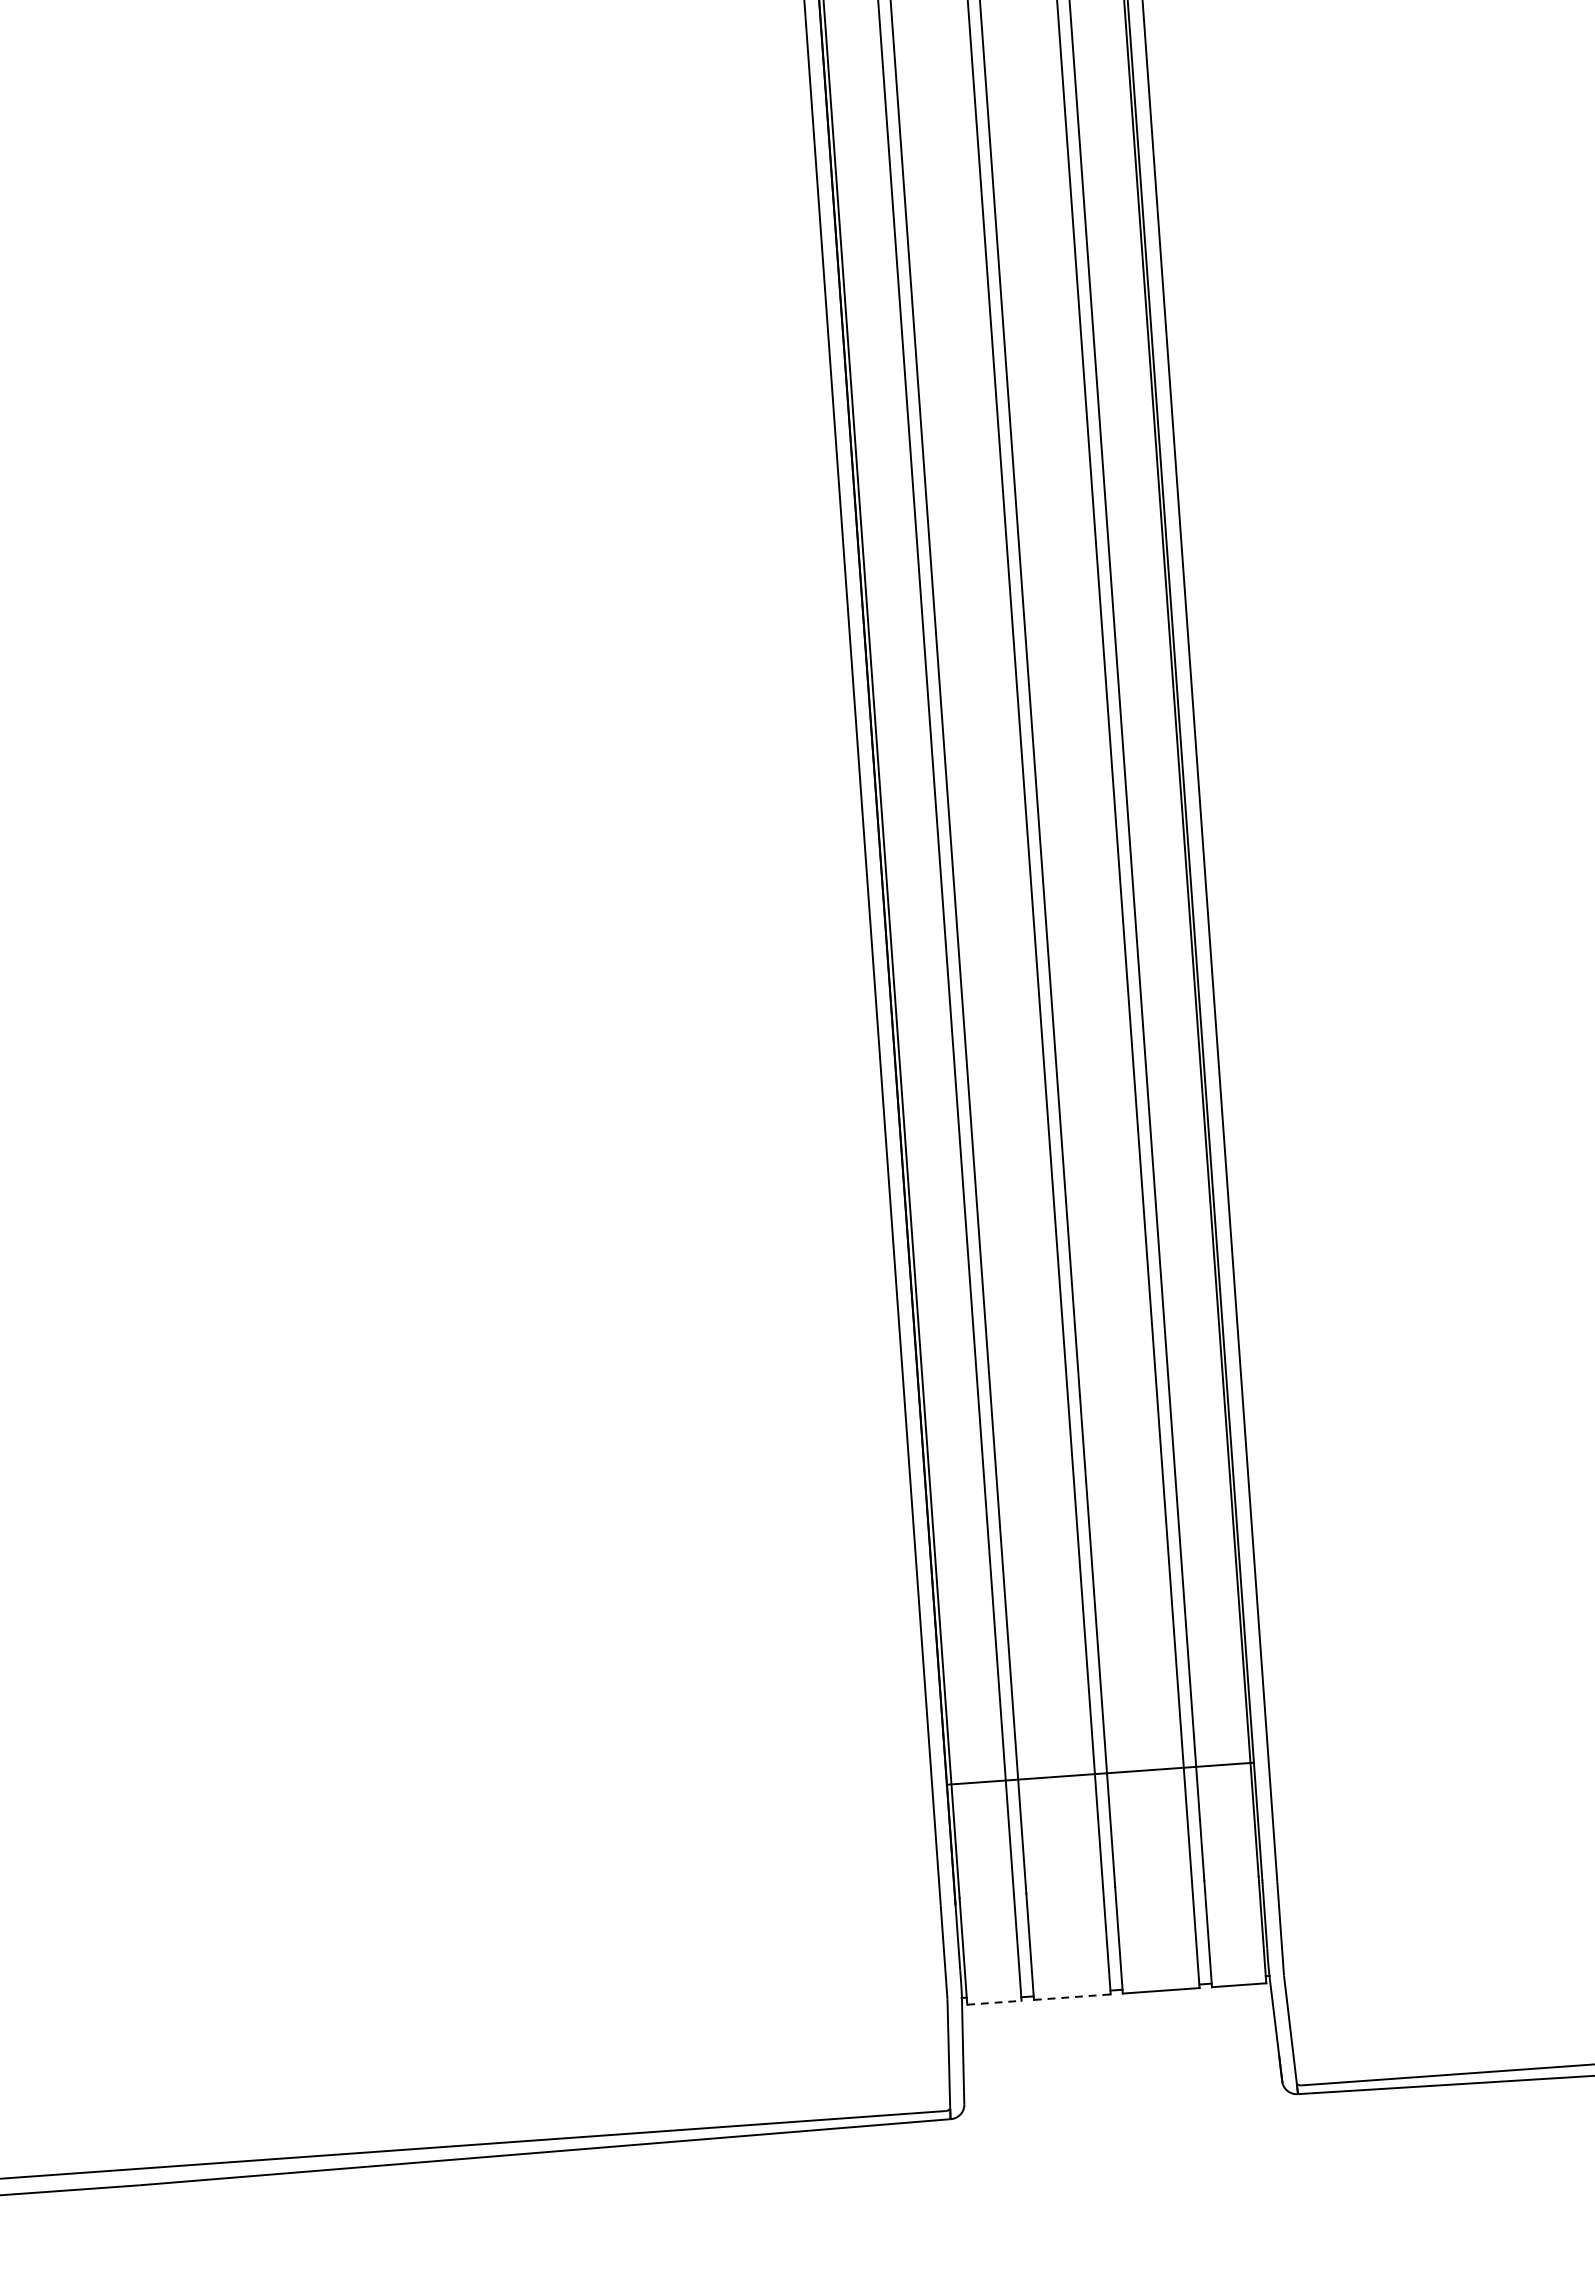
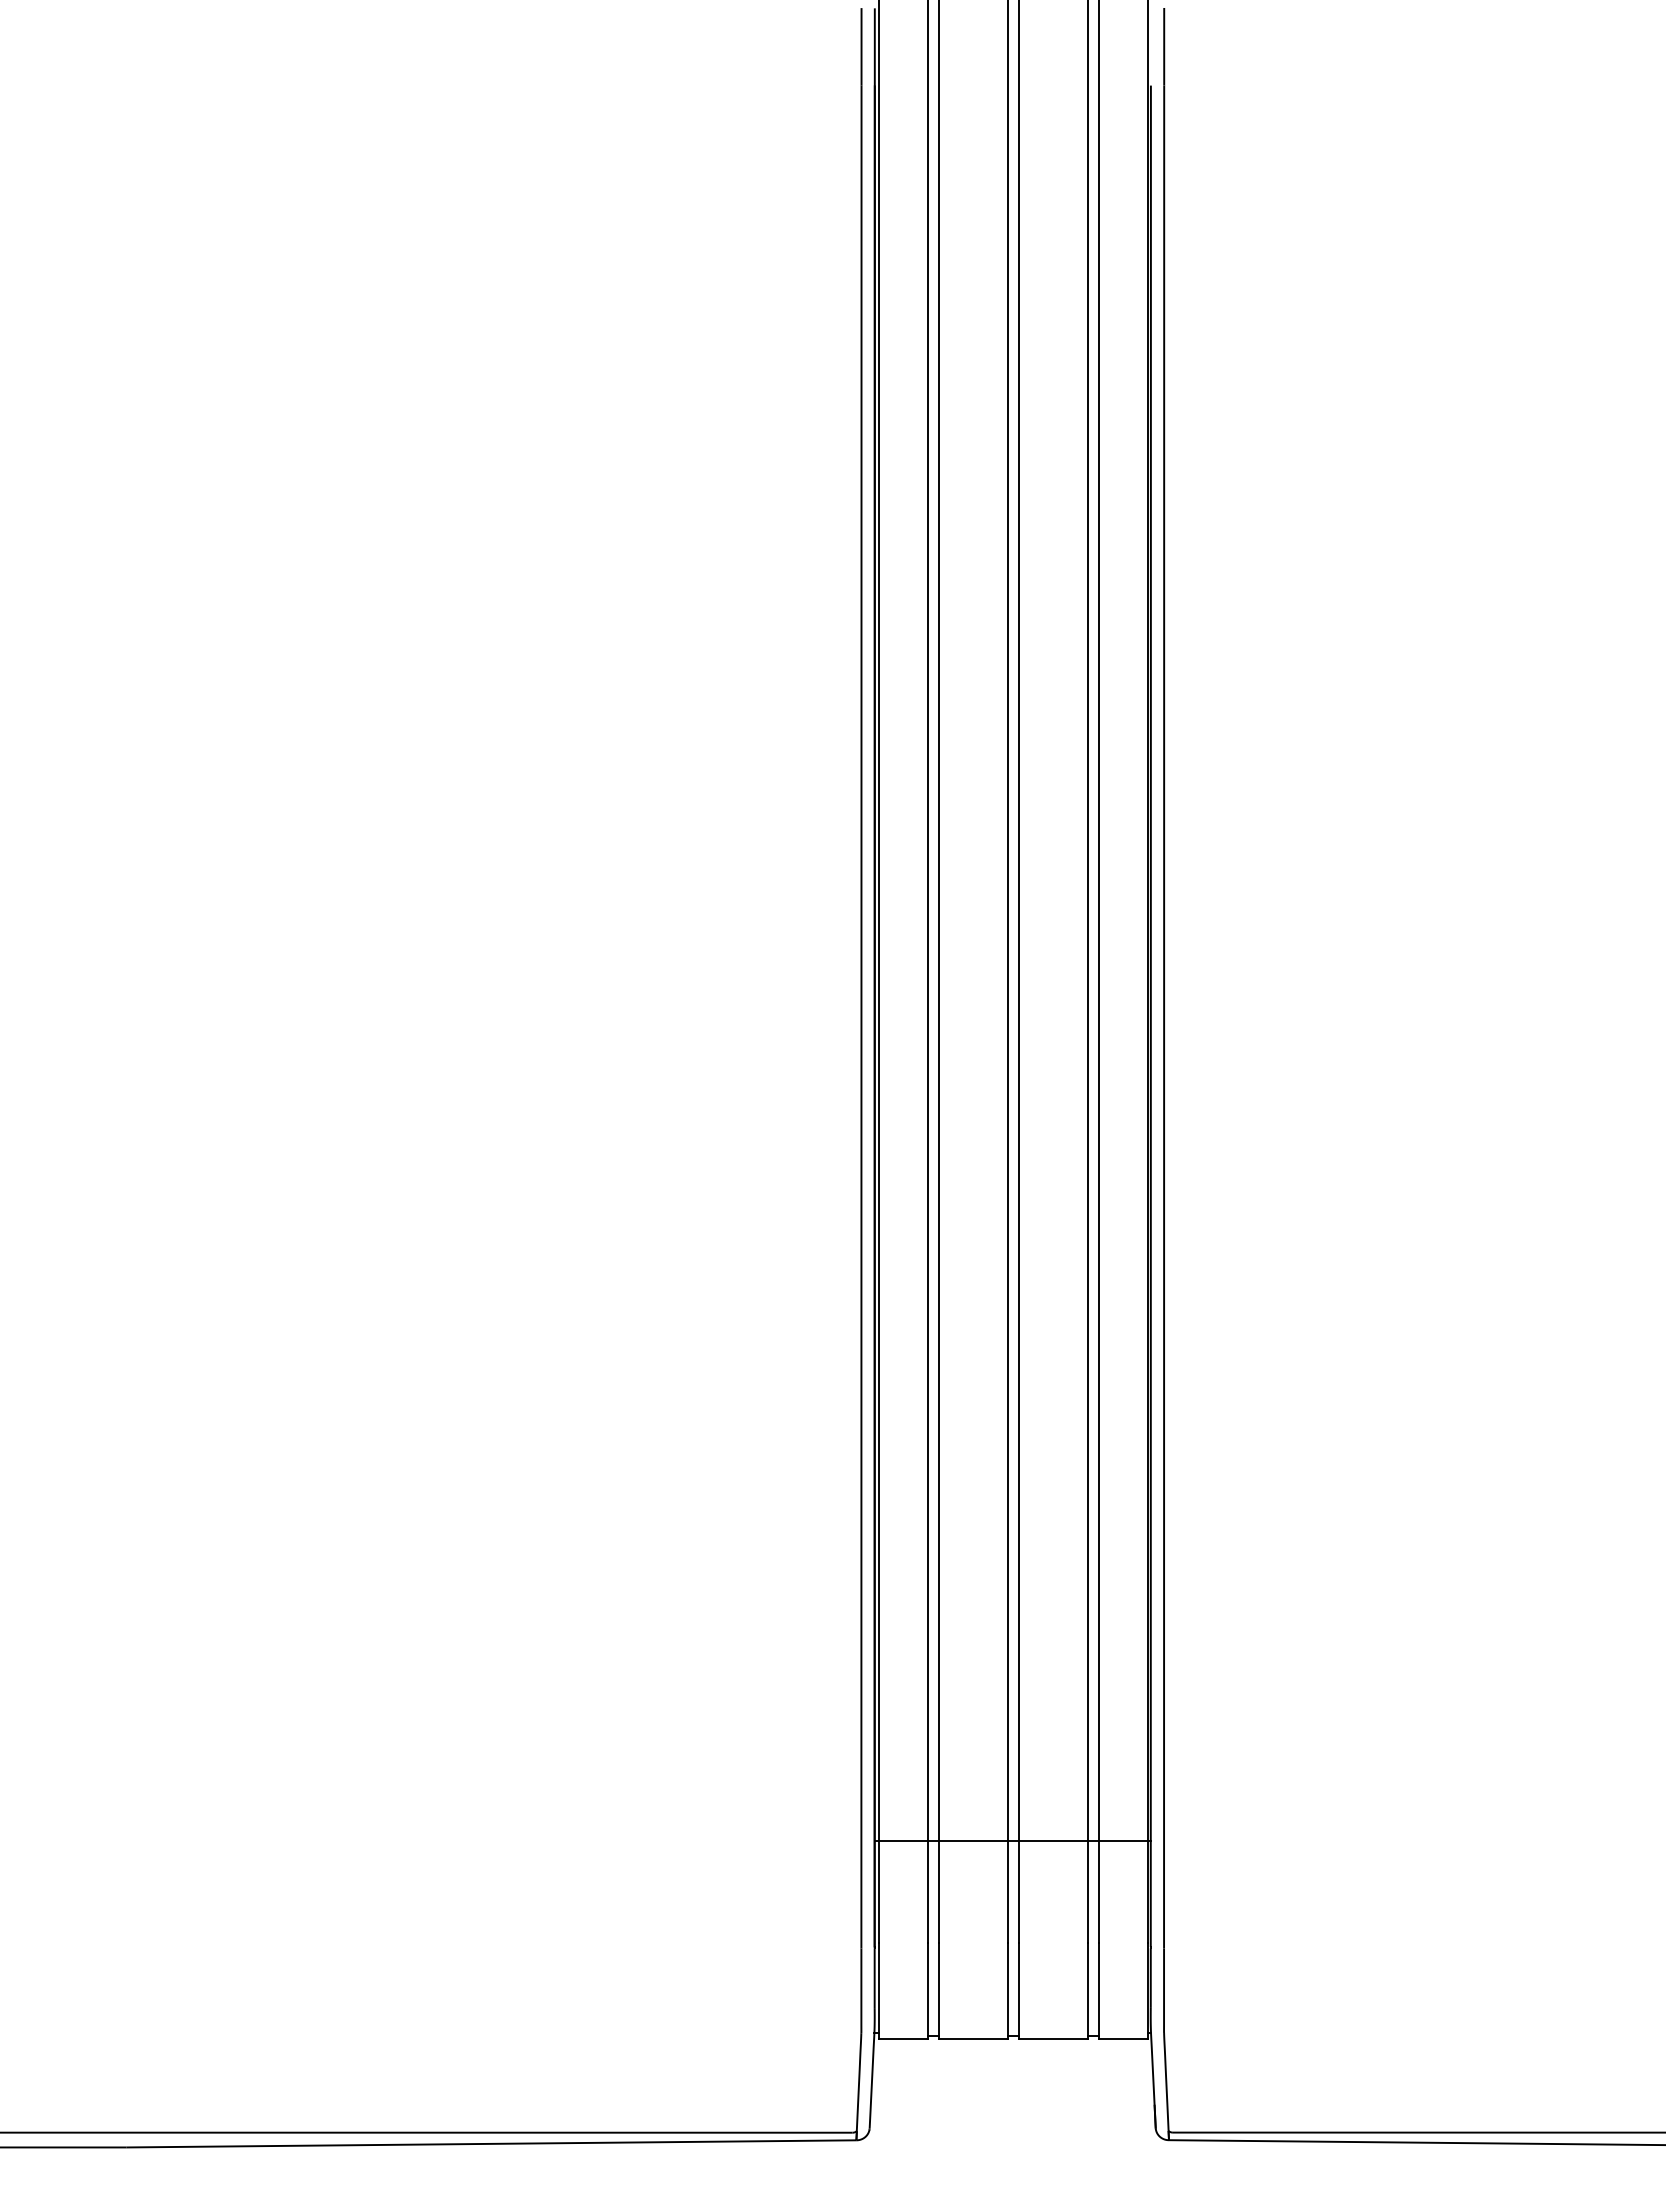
line: (1072, 1996) -> (973, 2038), dashed -> solid
line: (994, 2002) -> (903, 2038), dashed -> solid

